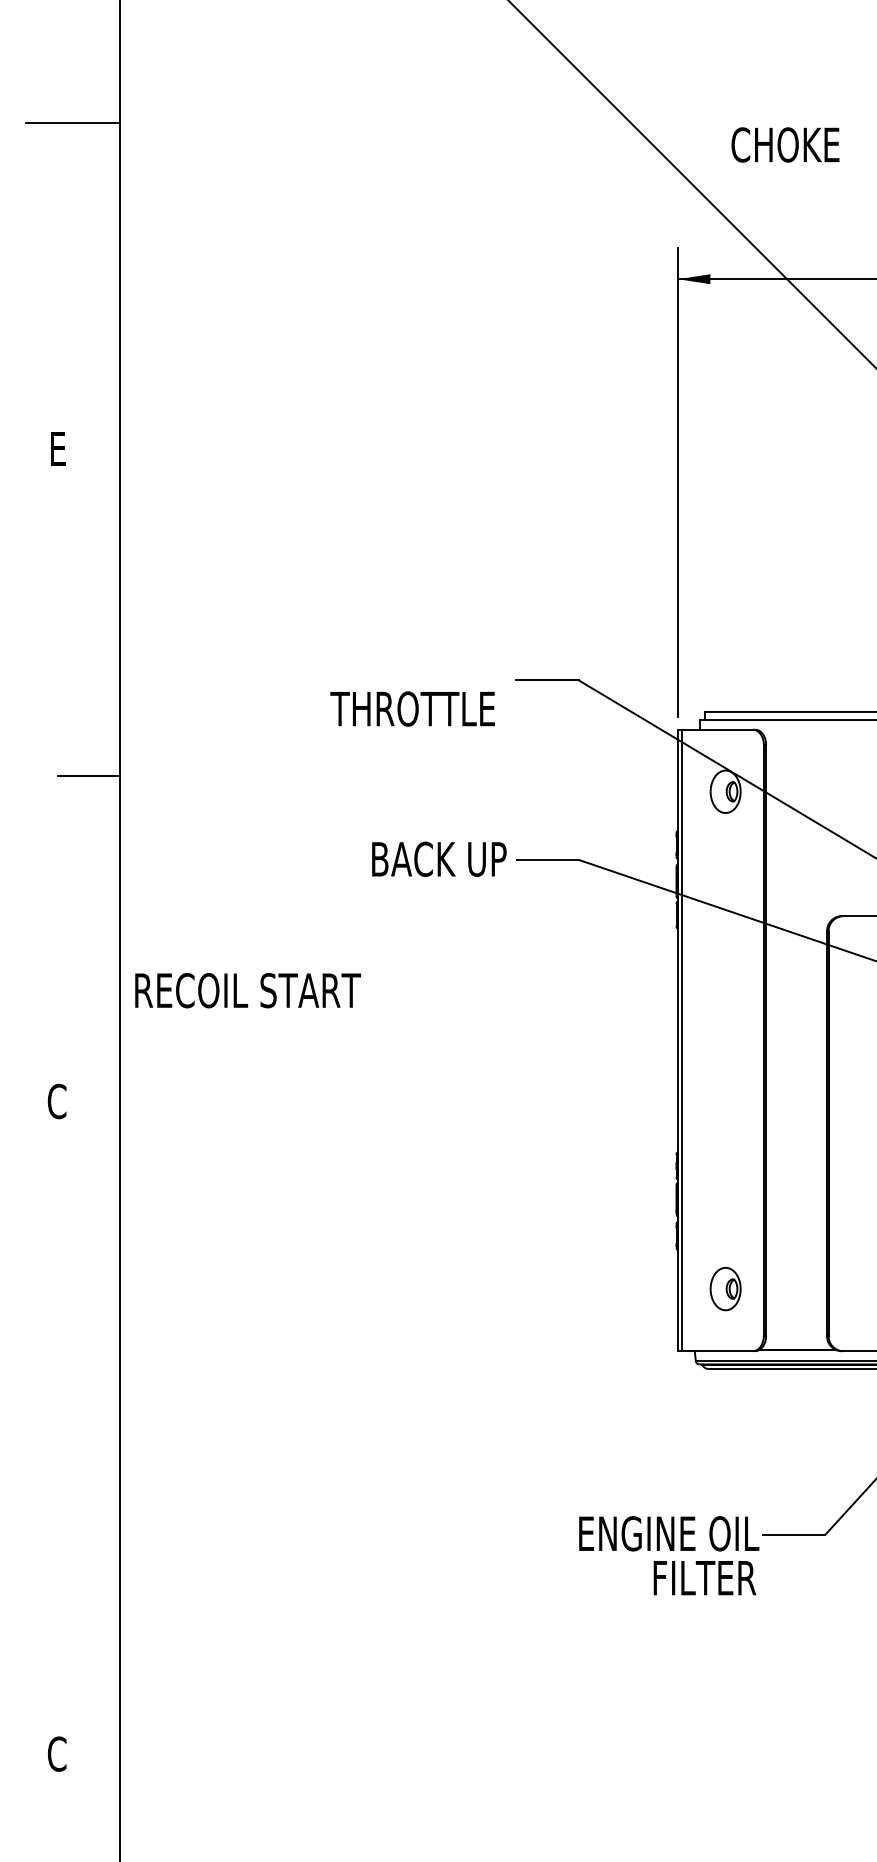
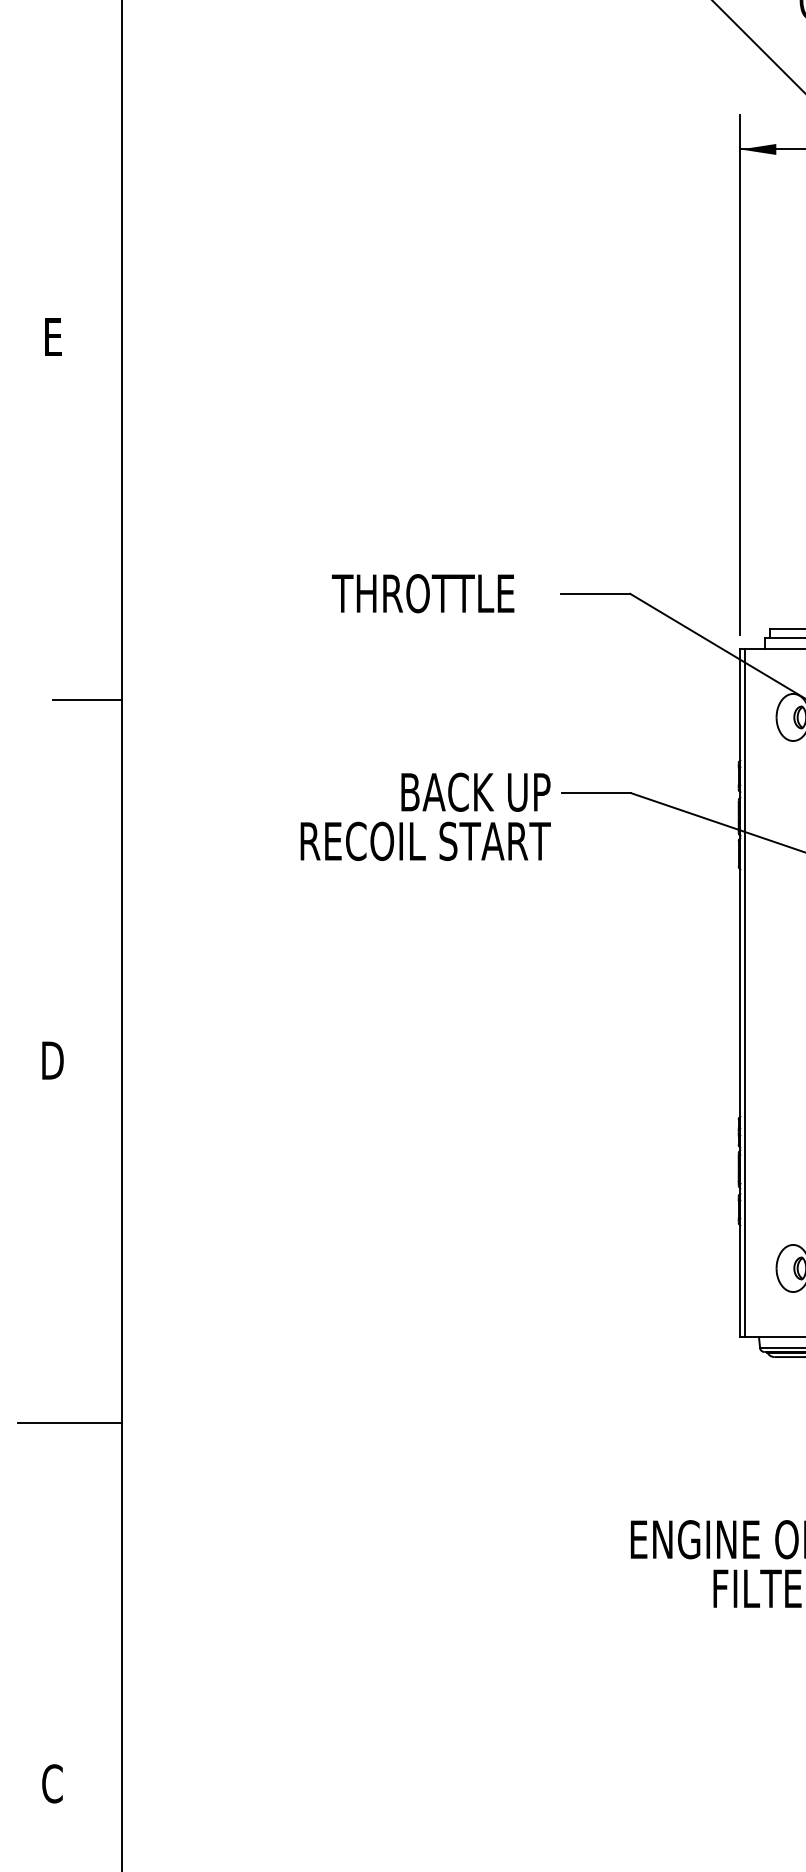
text: (412, 708) -> (422, 593), moved
text: (247, 990) -> (425, 841), moved
text: (57, 1101) -> (52, 1060), C -> D
line: (72, 1428) -> (69, 1422), added

